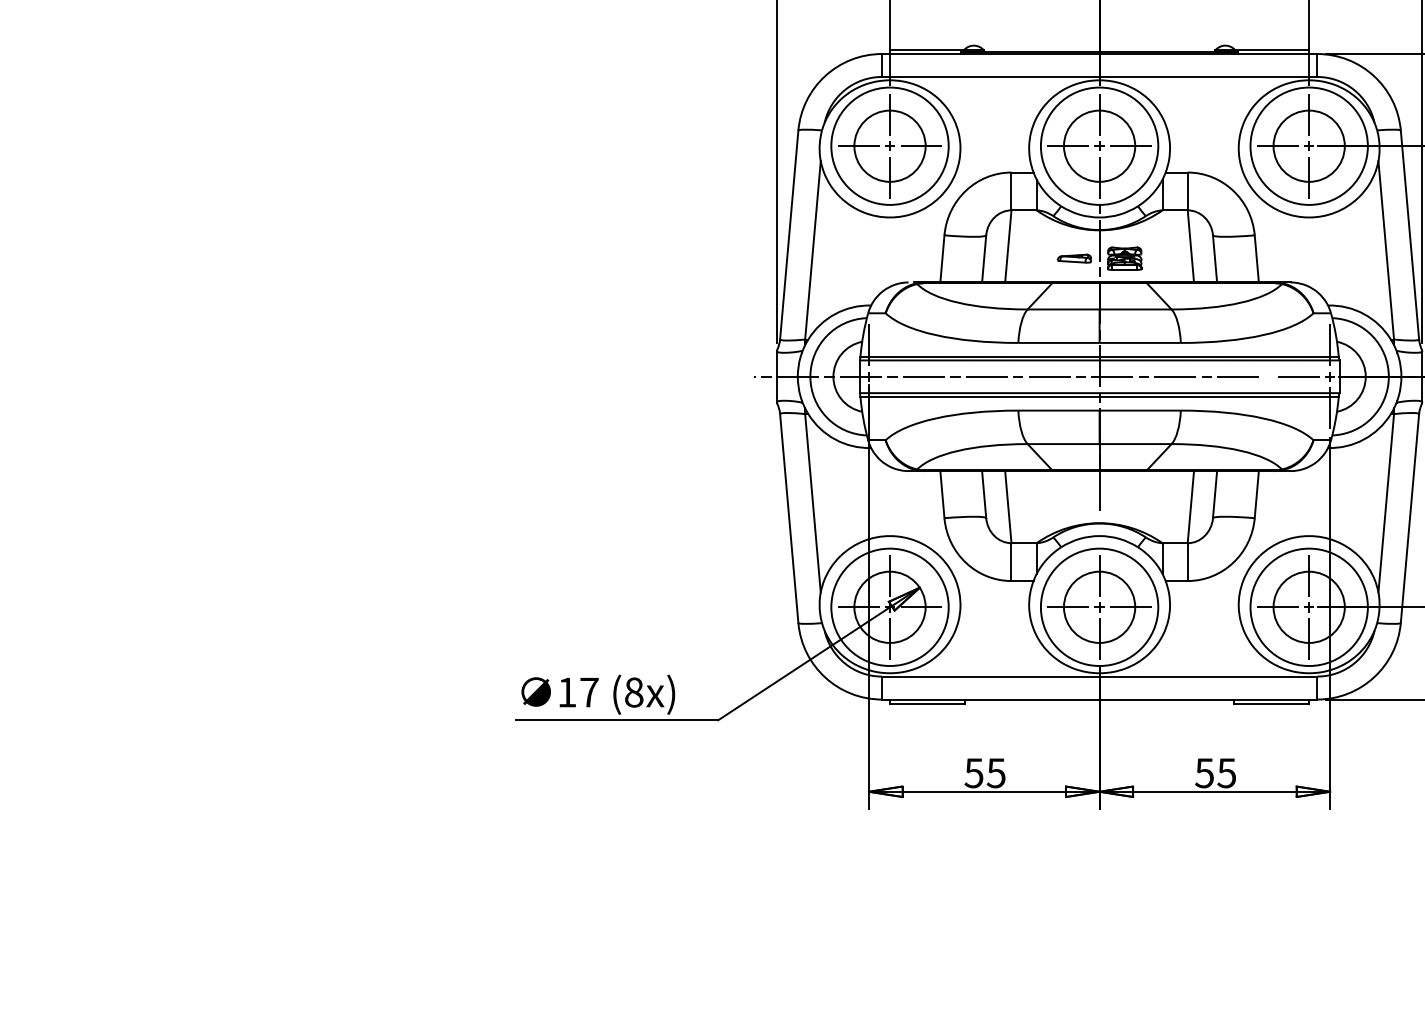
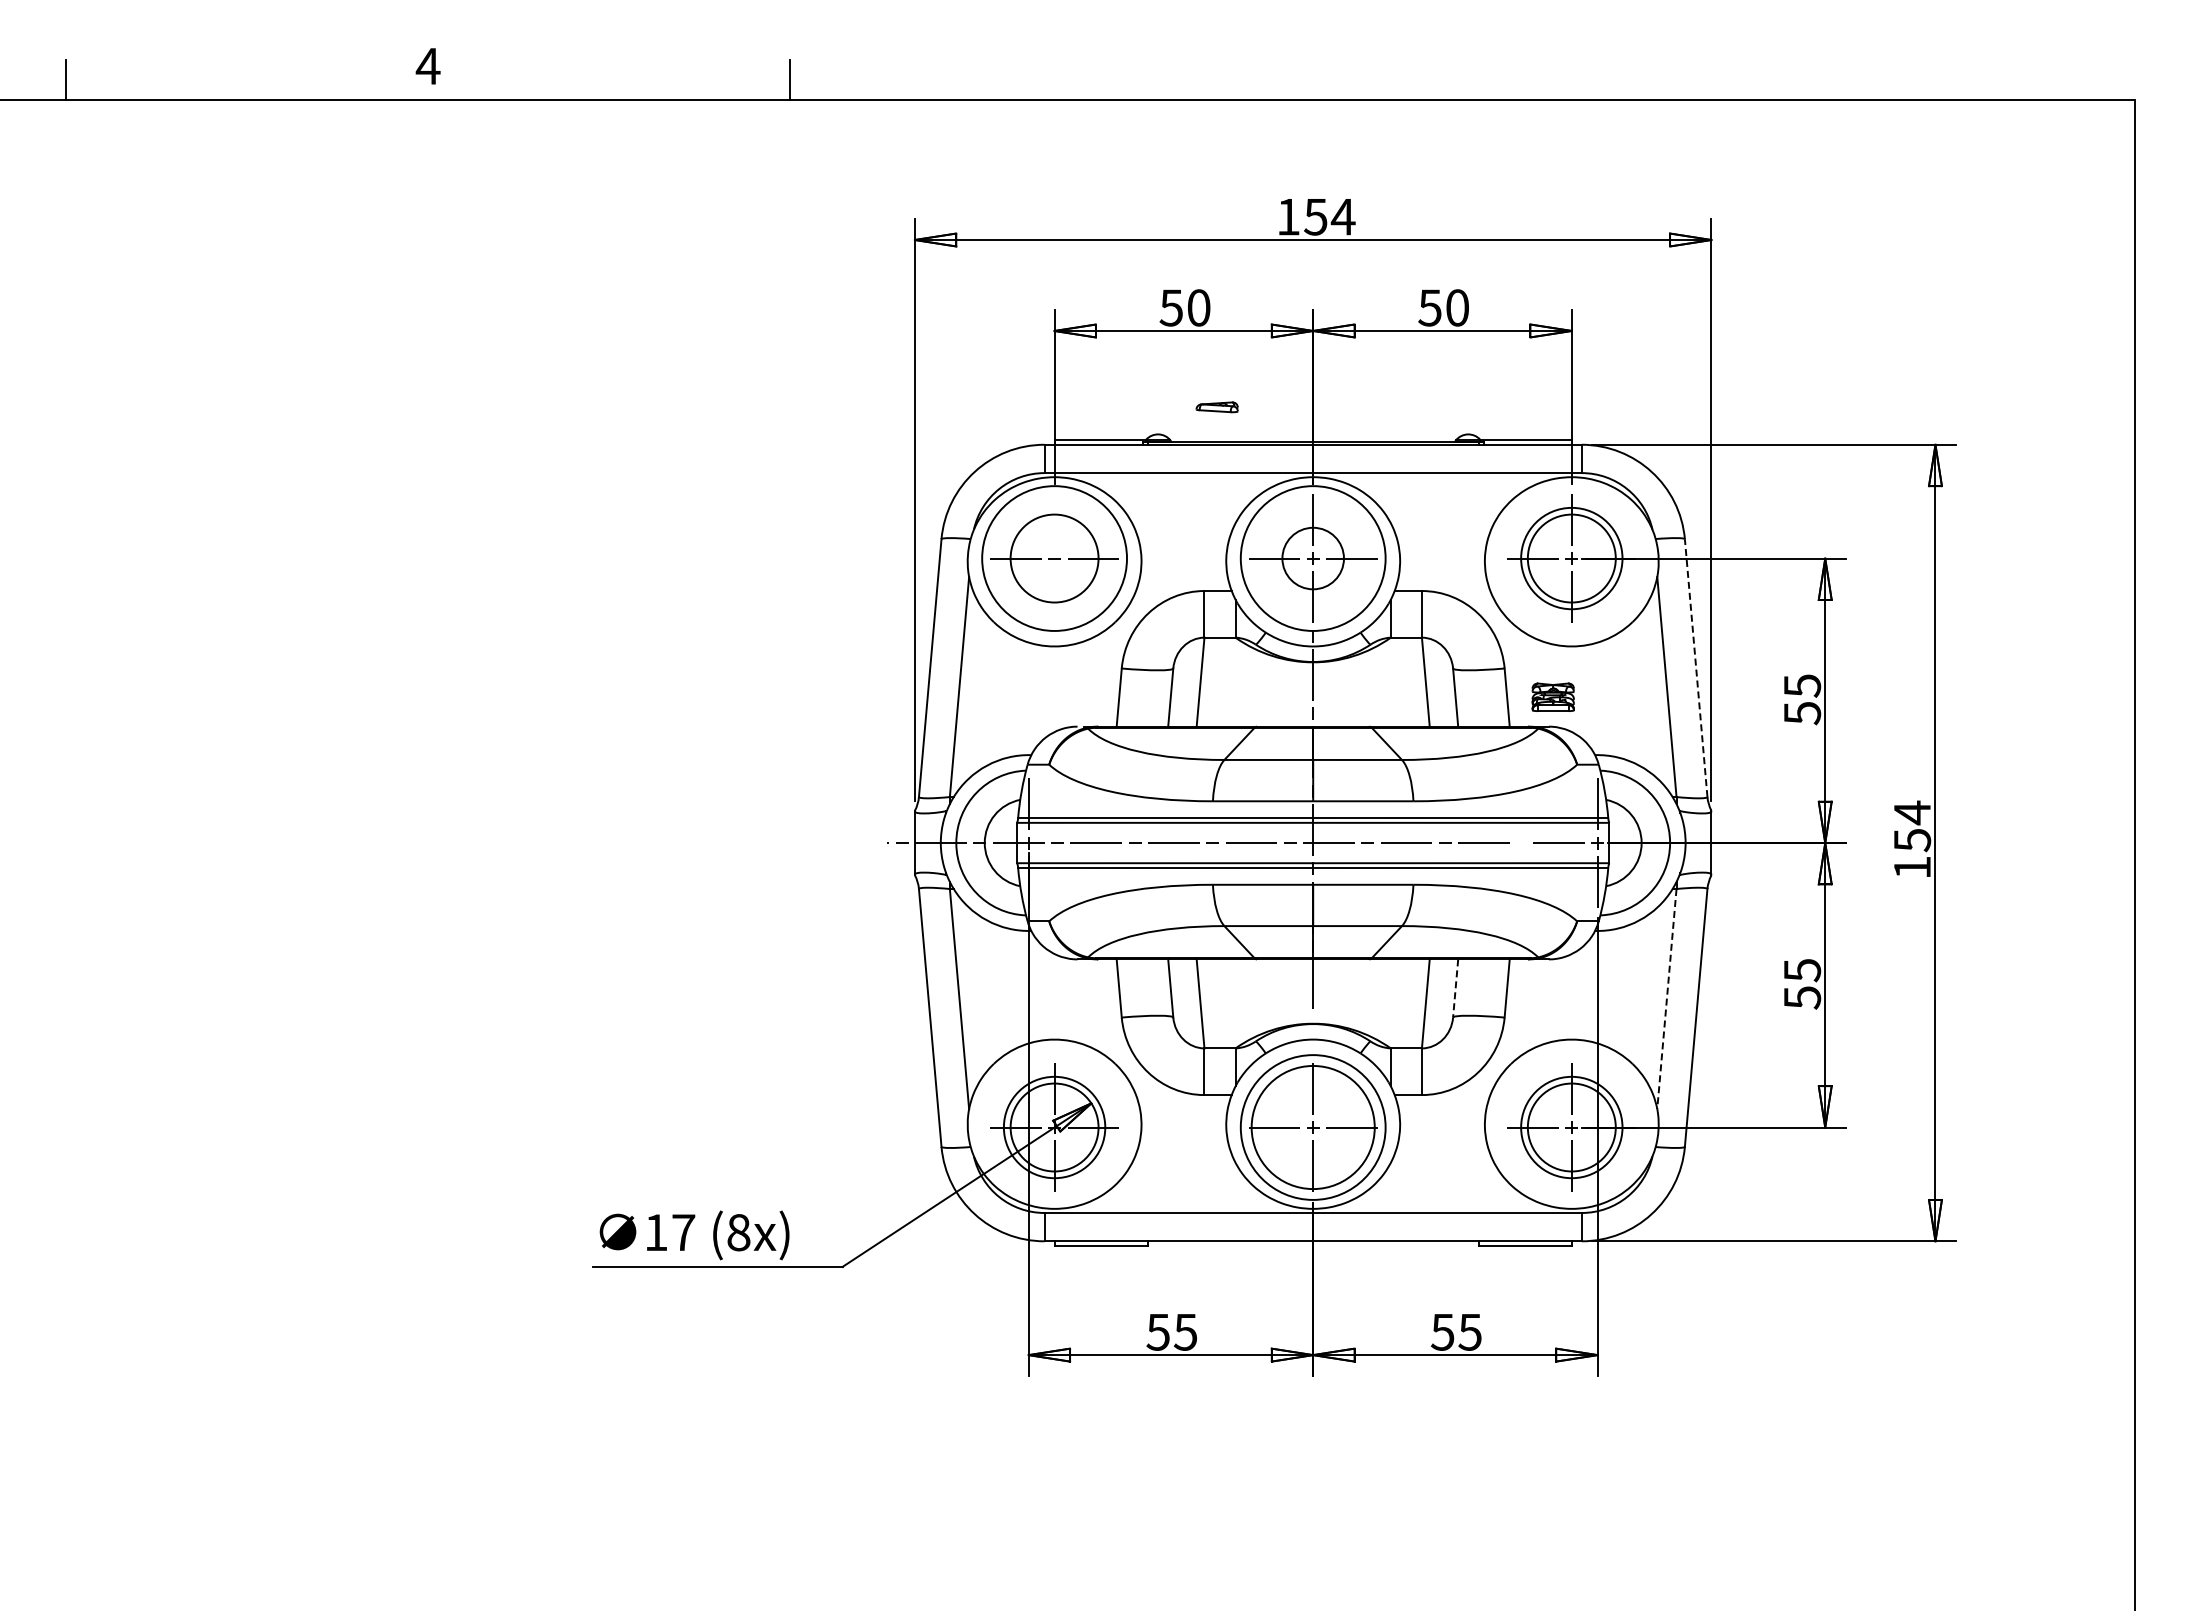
line: (889, 146) -> (1054, 558), removed
circle: (1099, 146) -> (1313, 558), size x0.7
circle: (1308, 146) -> (1571, 558), size x0.7
line: (1410, 234) -> (1696, 667), solid -> dashed
part: (1073, 258) -> (1216, 407), moved
part: (1124, 258) -> (1552, 696), moved
line: (1214, 494) -> (1455, 988), solid -> dashed
line: (1385, 503) -> (1666, 999), solid -> dashed
circle: (889, 607) -> (1054, 1127), size x0.7
circle: (1099, 607) -> (1313, 1127), size x1.4
circle: (1308, 607) -> (1571, 1127), size x0.7

